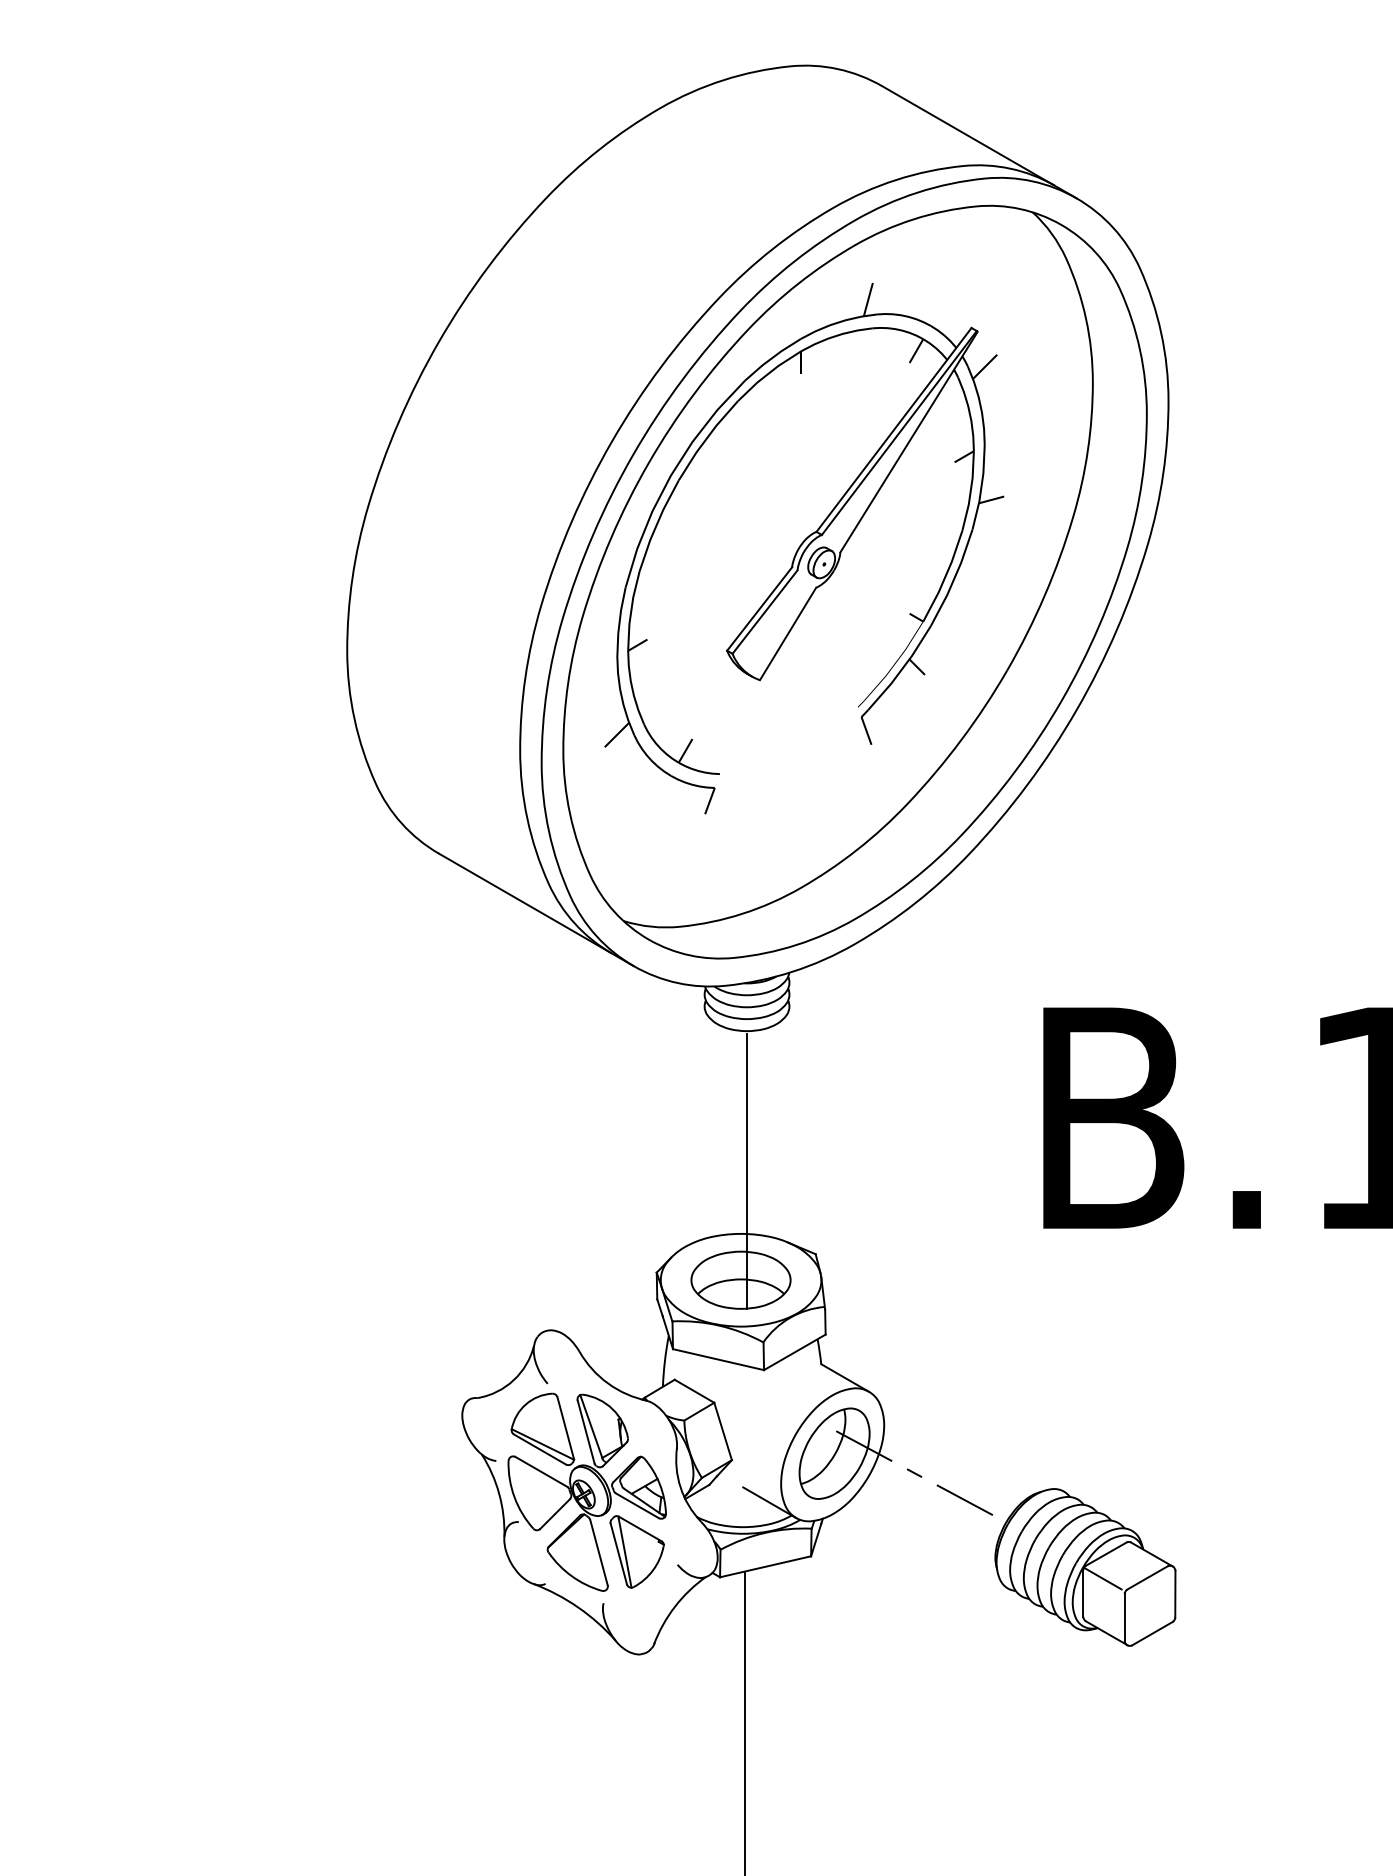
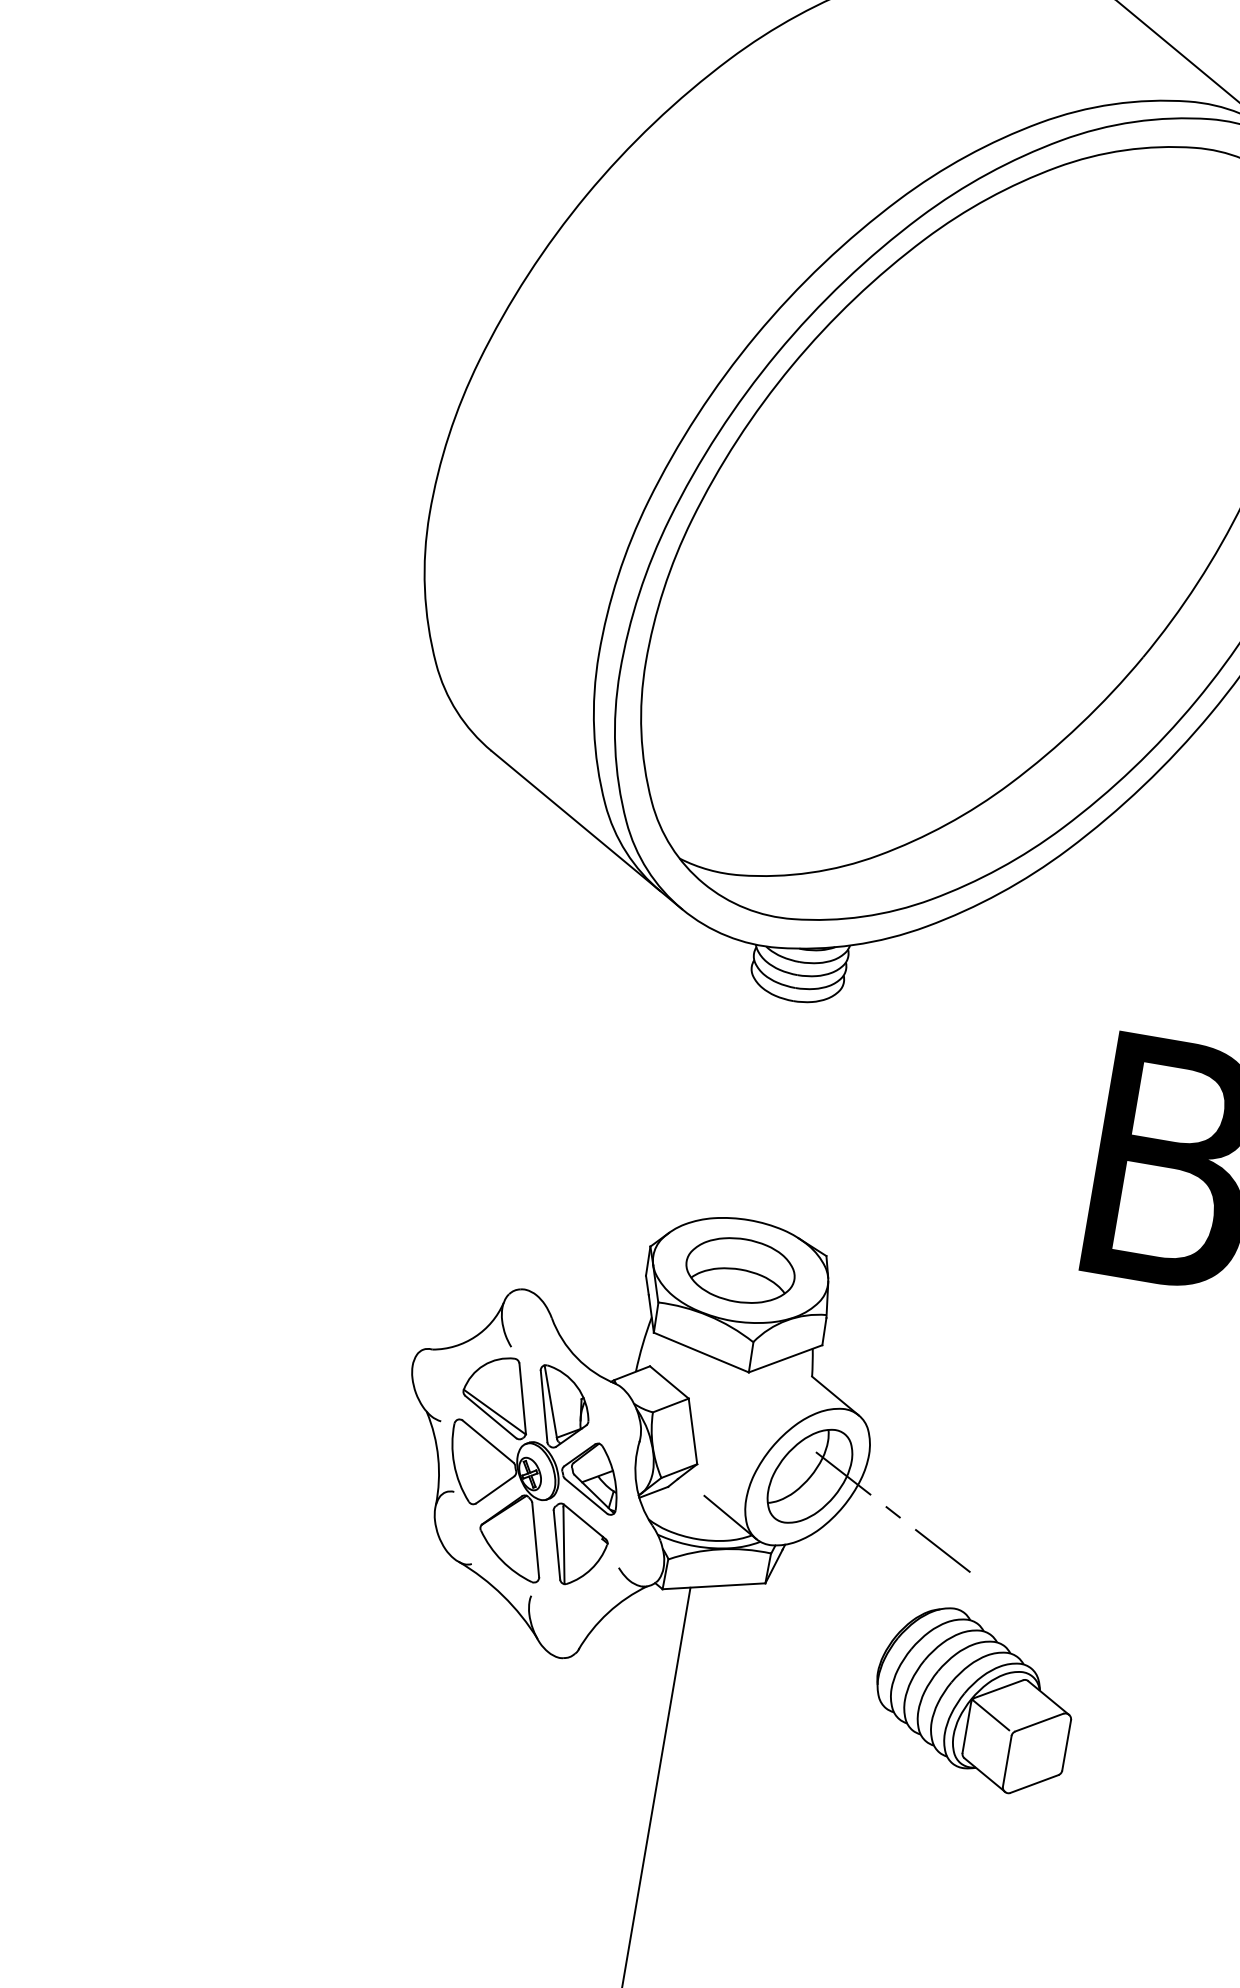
part: (804, 548) -> (945, 487), removed
line: (746, 1171) -> (766, 1153), removed
part: (1085, 1567) -> (973, 1699), moved

